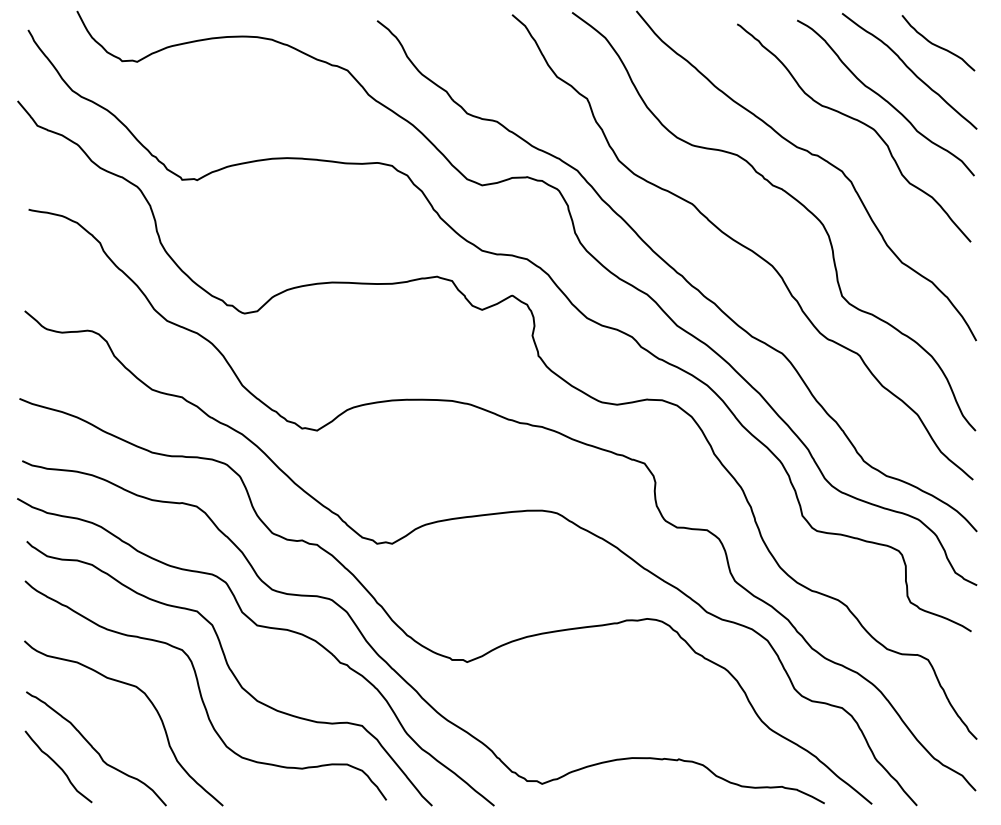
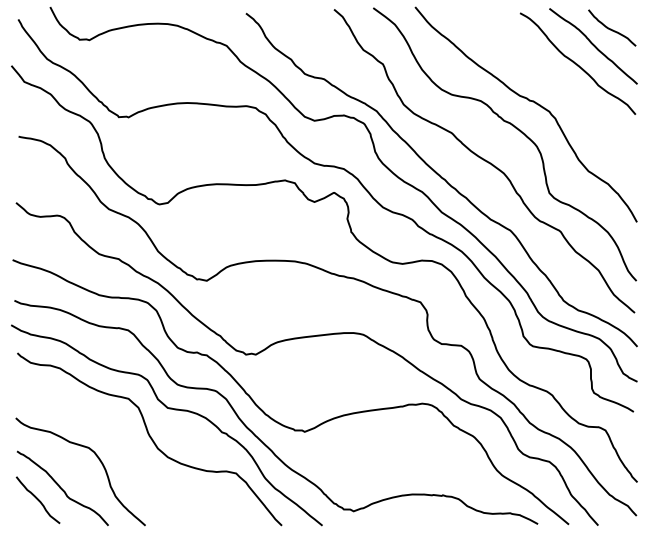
curve: (857, 122) -> (559, 79), removed
curve: (201, 690) -> (131, 450), removed

